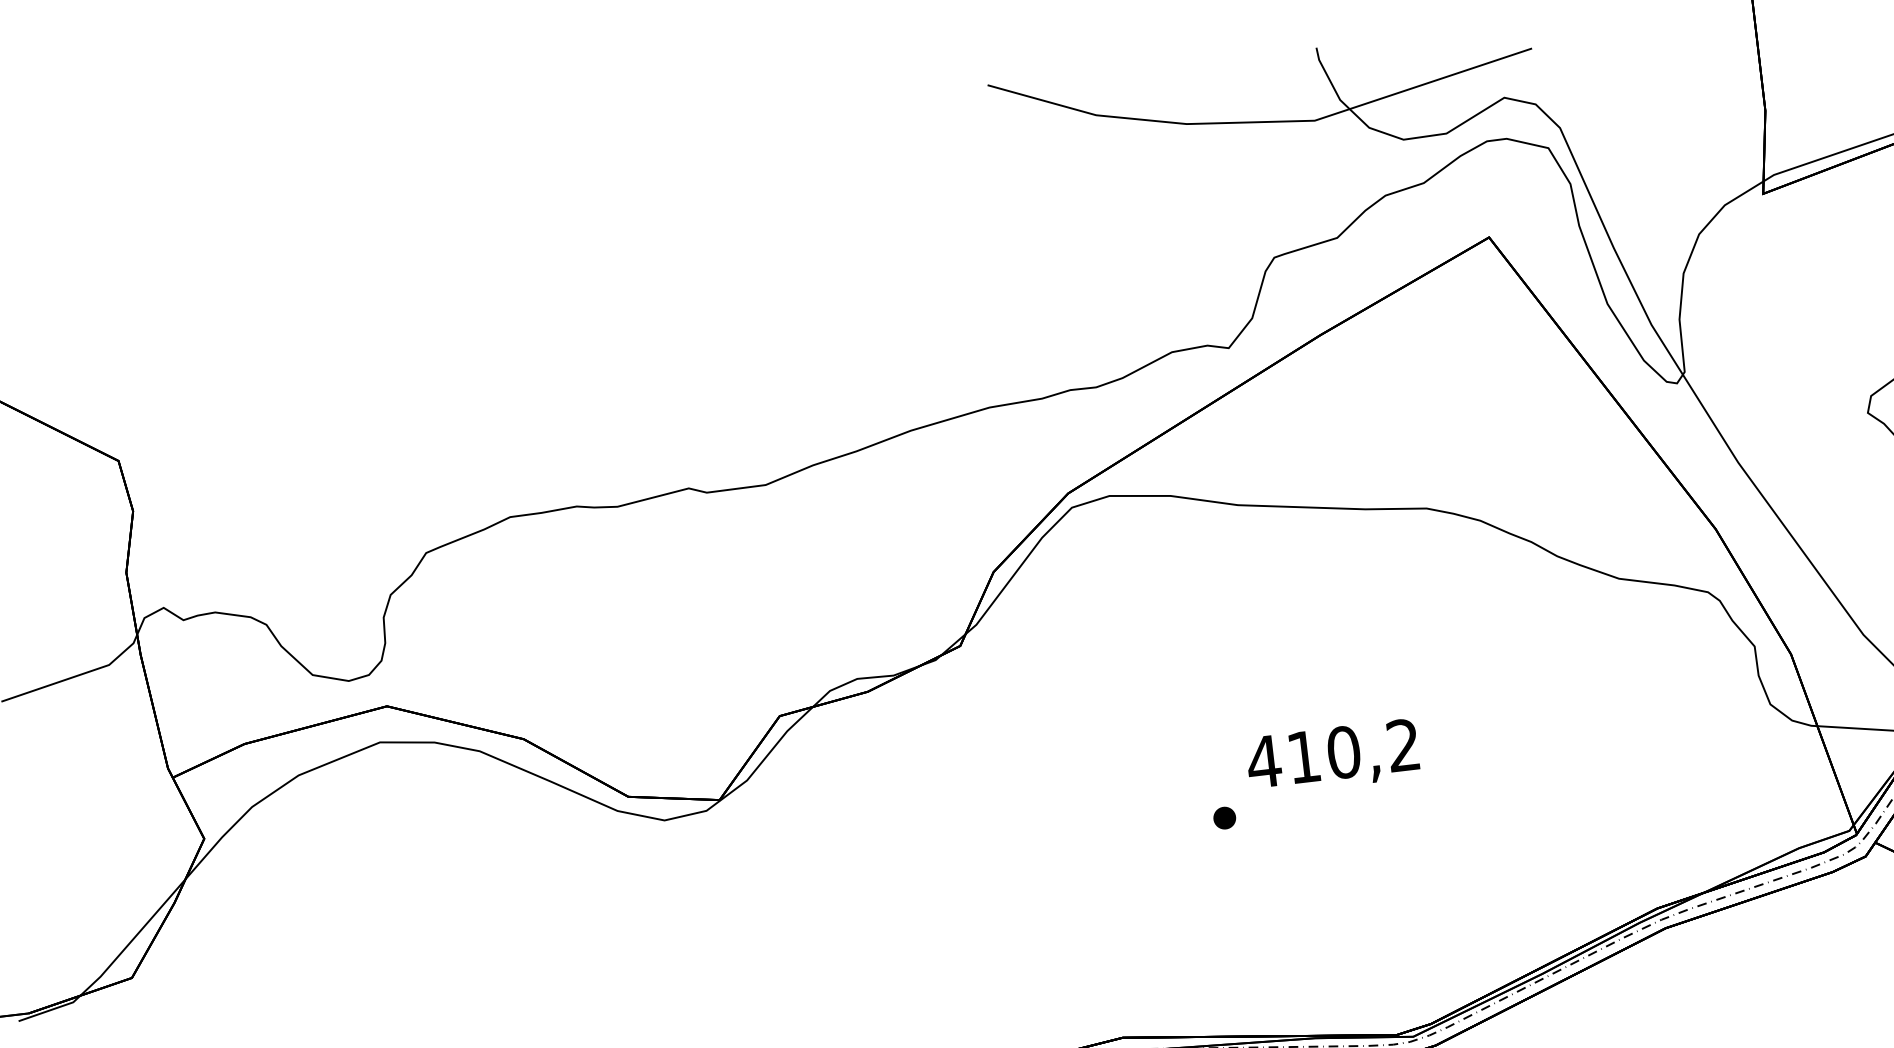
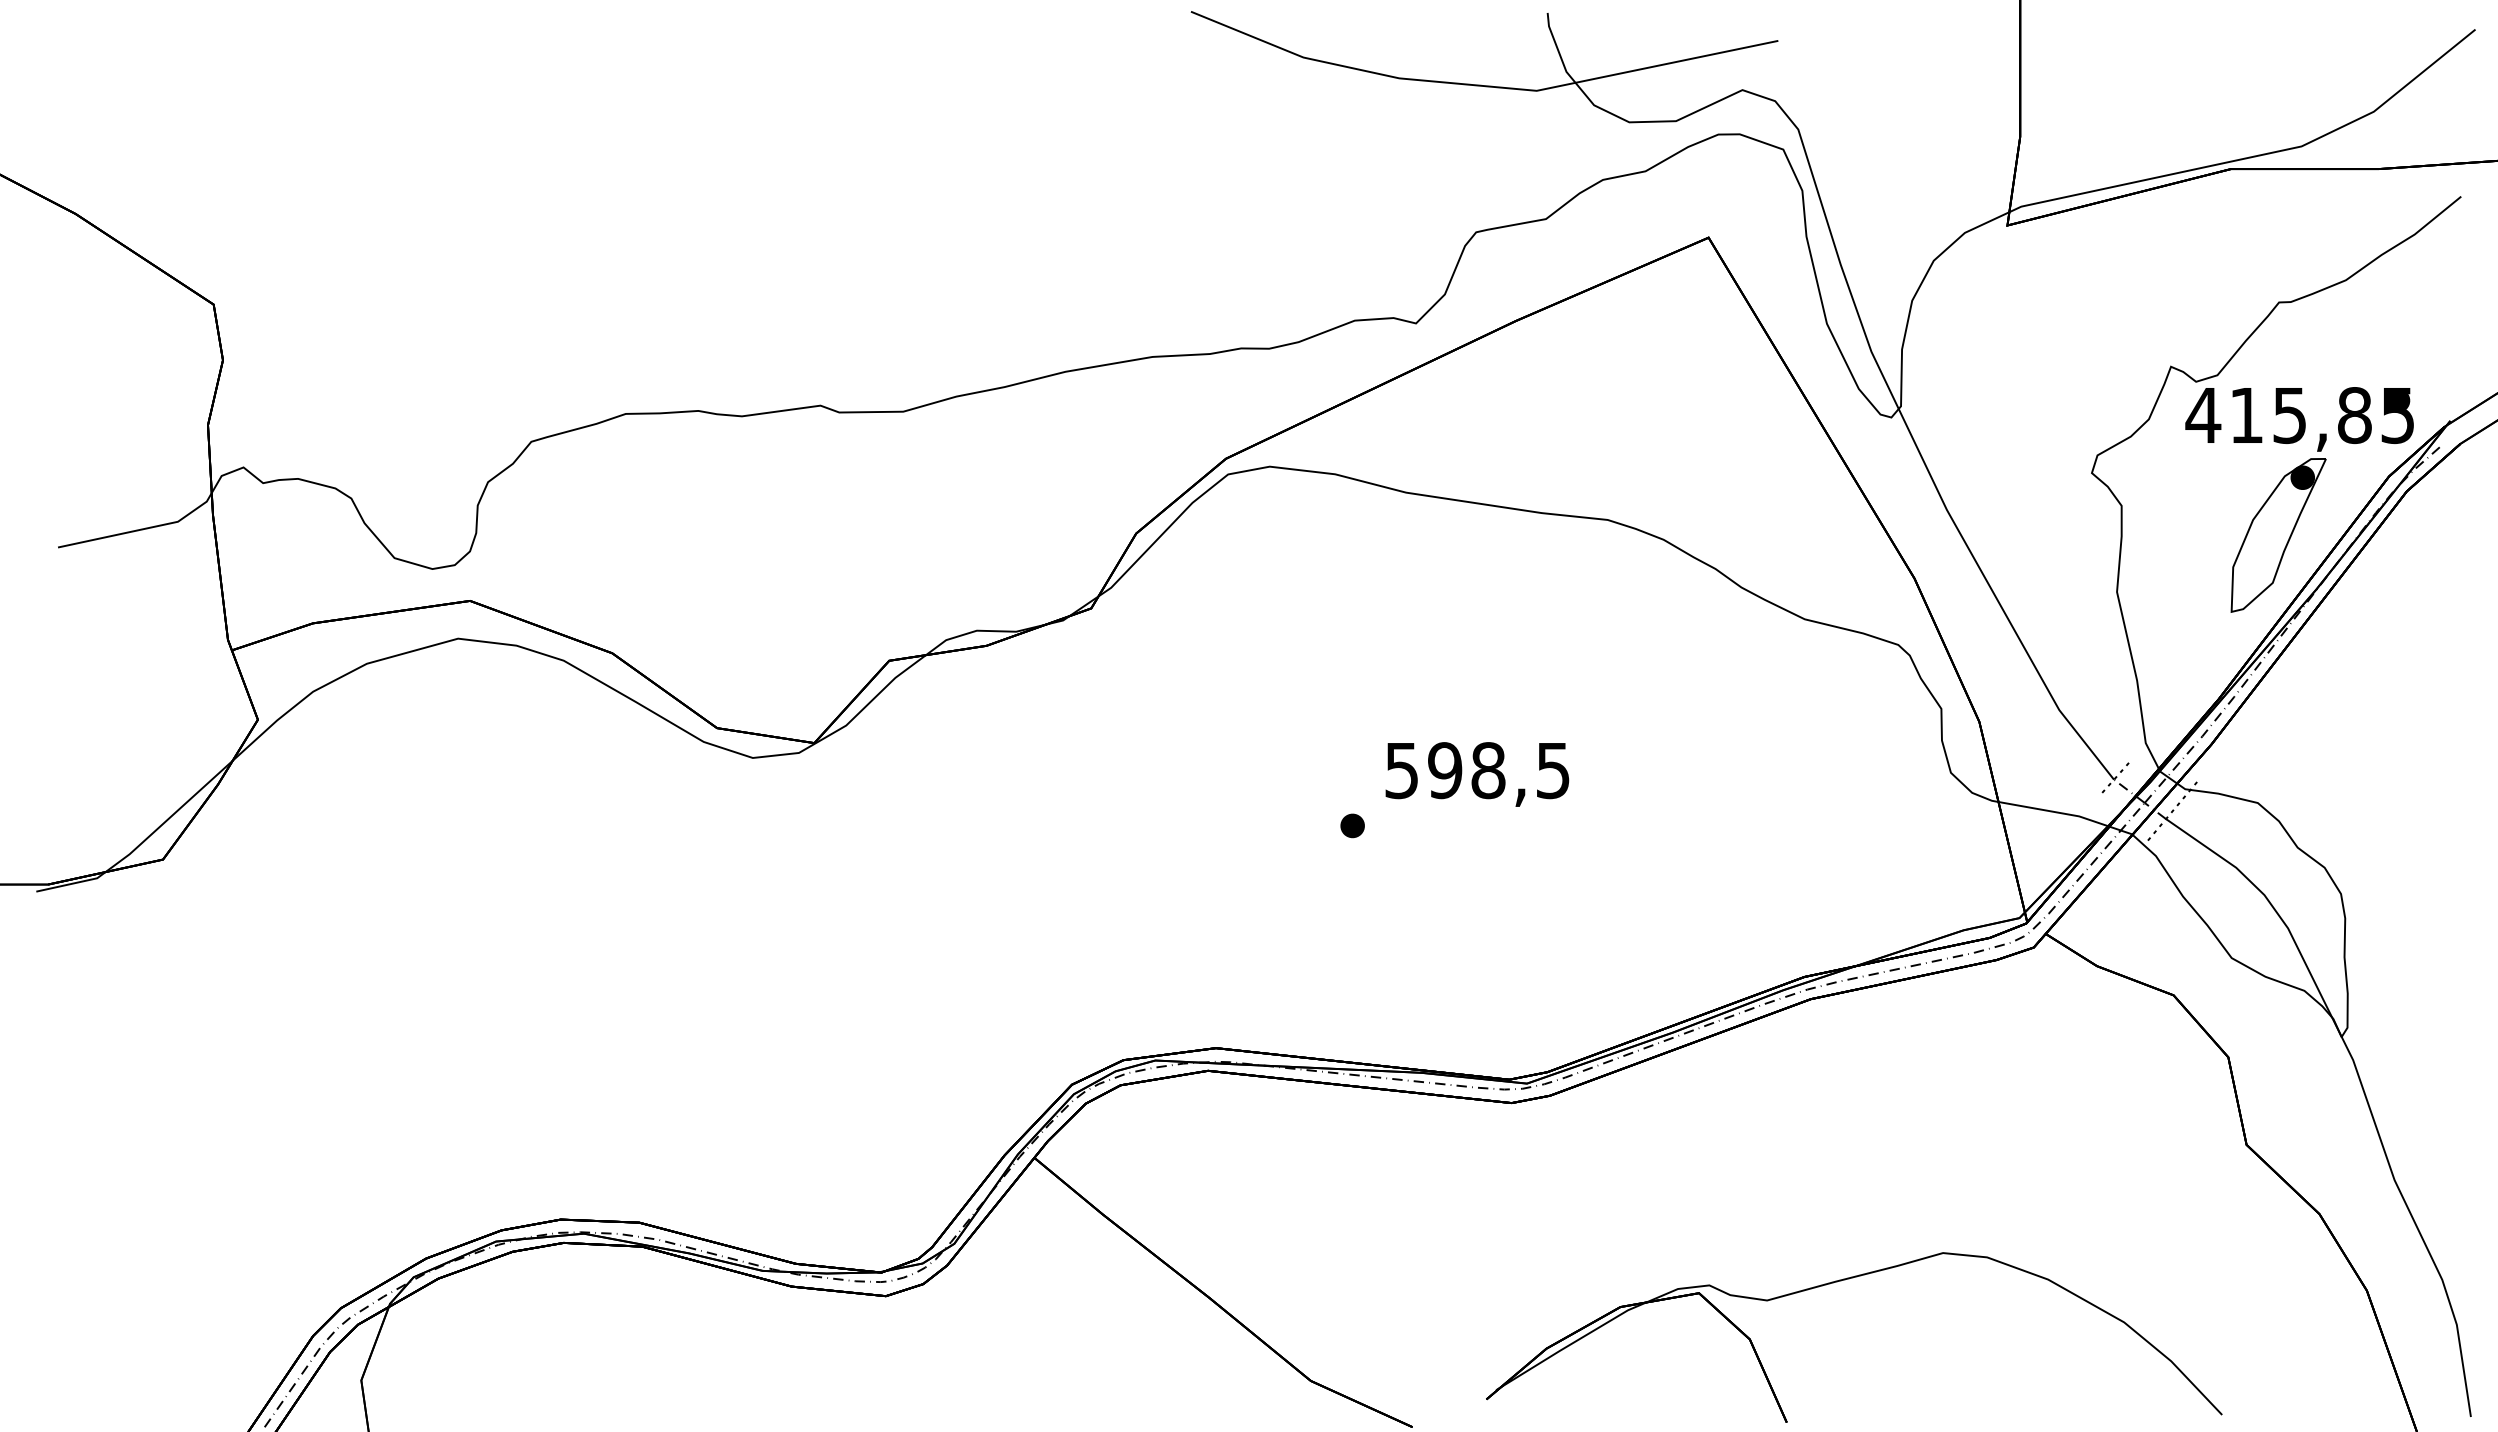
text: (1332, 753) -> (1476, 770), 410,2 -> 598,5

